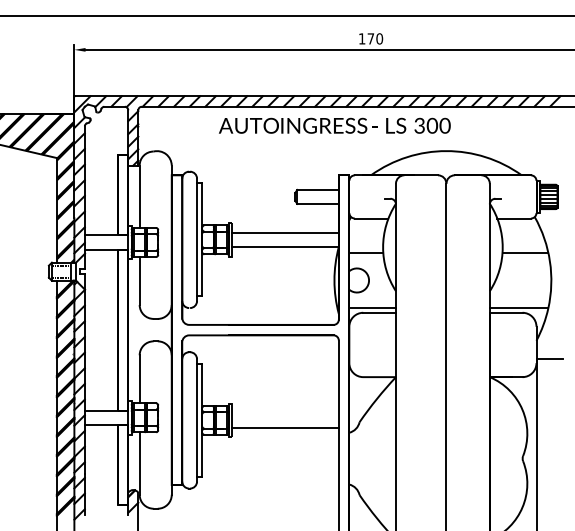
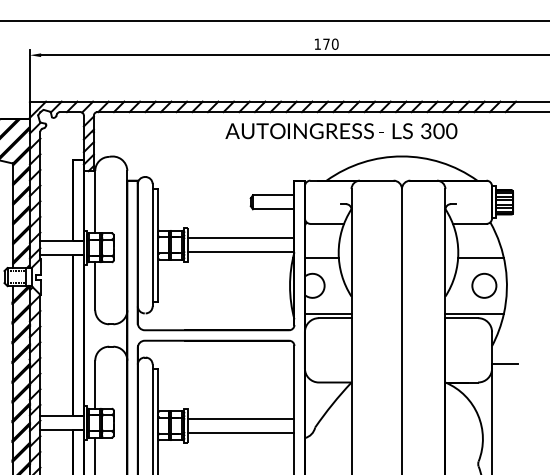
text: (334, 125) -> (341, 130), moved
circle: (528, 280) -> (484, 285), added
line: (285, 413) -> (241, 418), added

